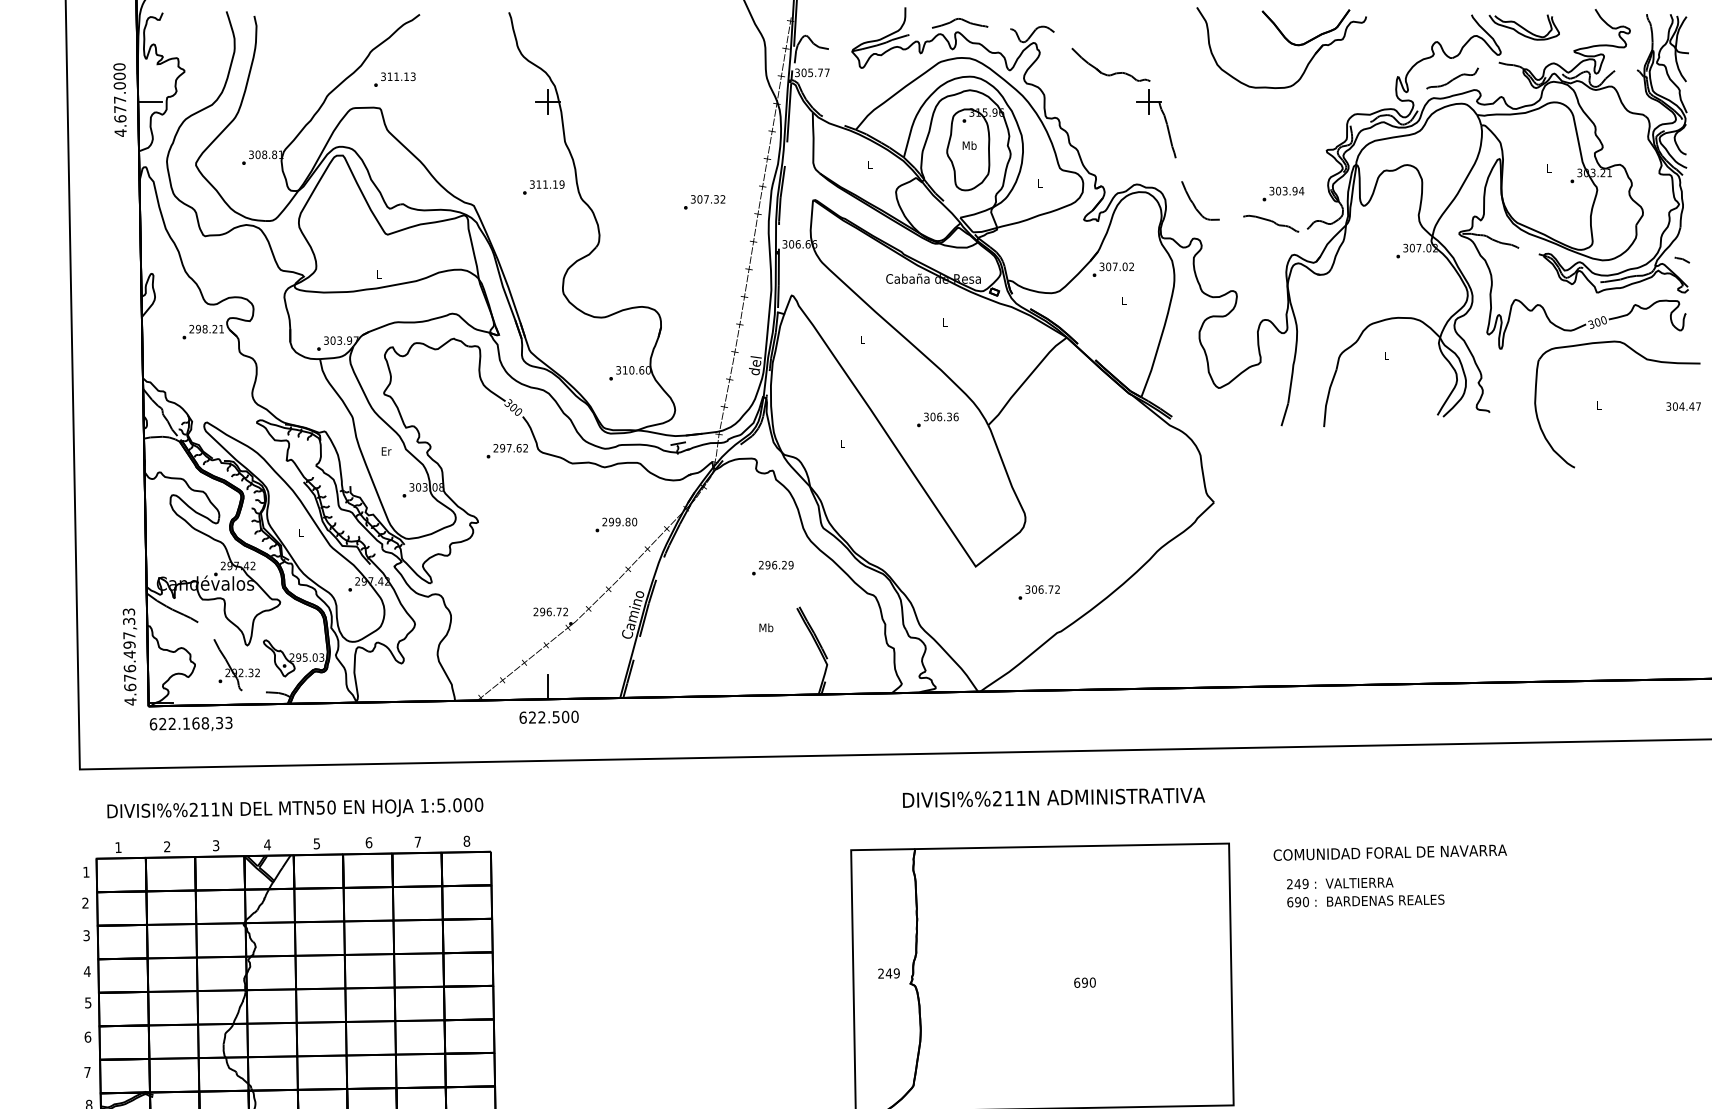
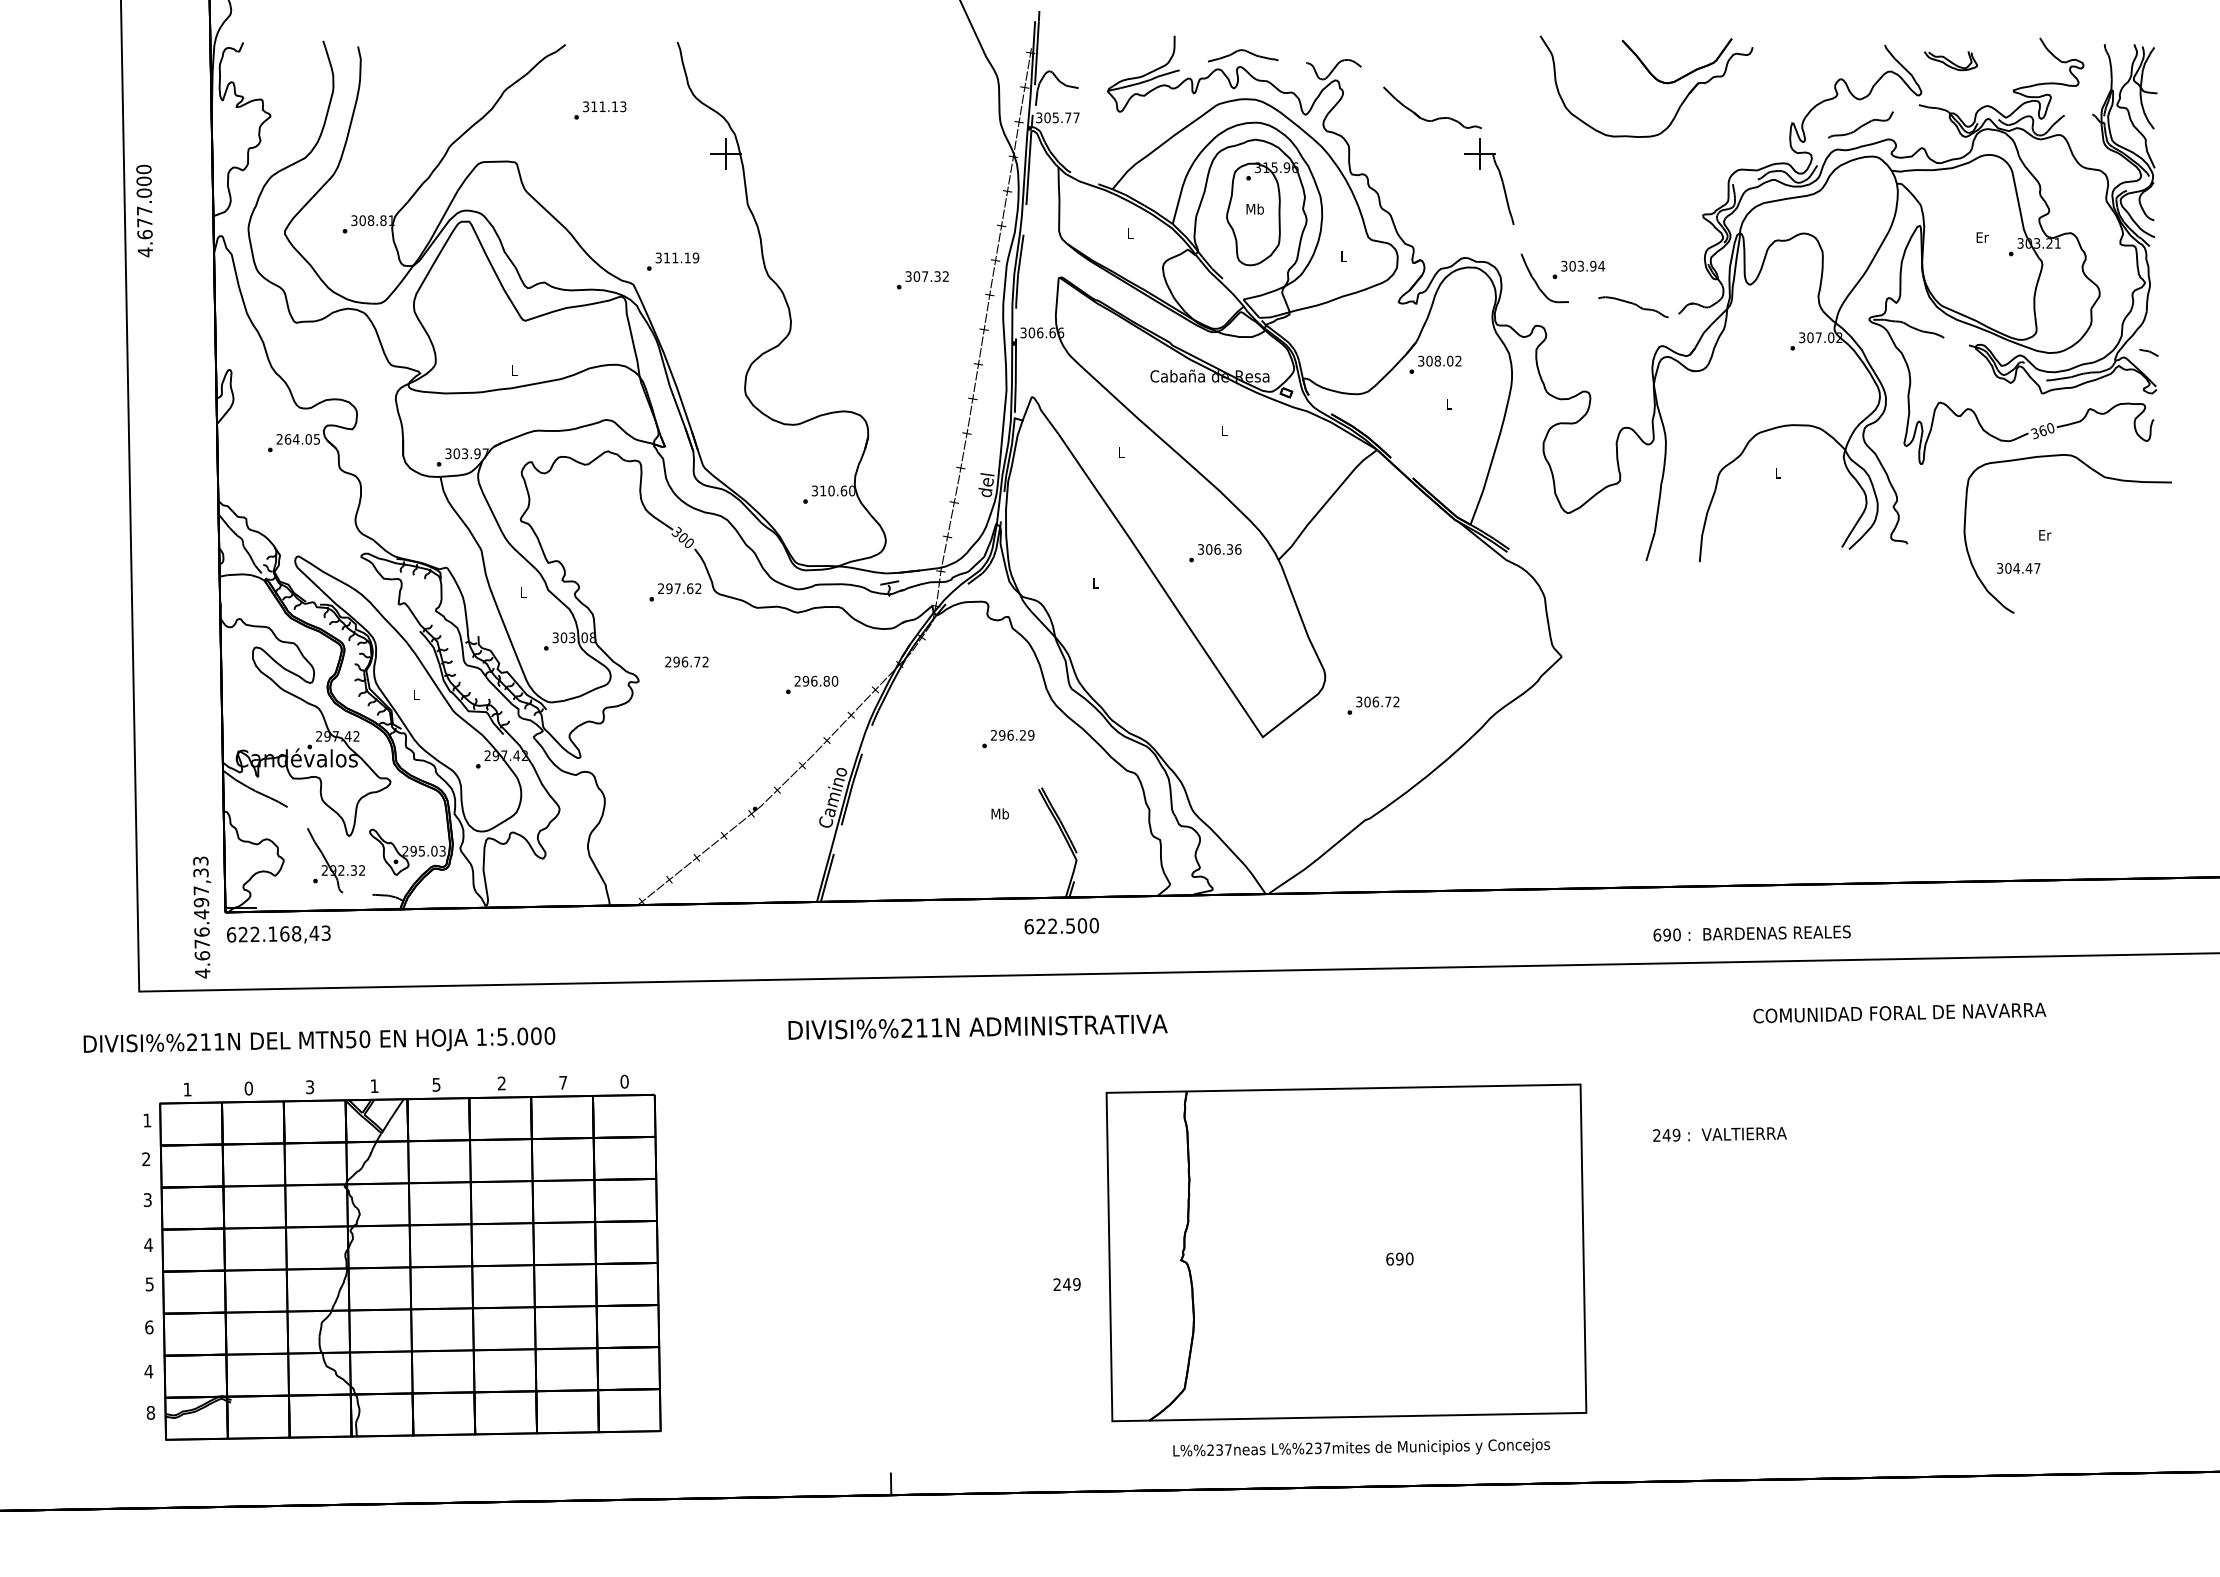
part: (1524, 27) -> (1950, 60), size x0.6
text: (395, 79) -> (600, 110), moved
text: (119, 99) -> (144, 210), moved
line: (150, 101) -> (227, 153), removed
text: (1549, 168) -> (1982, 237), L -> Er
text: (544, 187) -> (673, 261), moved
text: (1283, 193) -> (1578, 269), moved
text: (1114, 266) -> (1437, 360), 307.02 -> 308.02
text: (1597, 322) -> (2042, 430), 300 -> 360
text: (209, 329) -> (301, 439), 298.21 -> 264.05
text: (1599, 405) -> (2045, 535), L -> Er
text: (1683, 406) -> (2018, 568), moved
text: (387, 451) -> (524, 592), Er -> L
text: (618, 521) -> (814, 680), 299.80 -> 296.80
text: (1039, 592) -> (1373, 705), moved
text: (550, 611) -> (686, 661), moved
text: (130, 656) -> (202, 917), moved
line: (547, 687) -> (725, 888), removed
text: (548, 716) -> (1061, 925), moved
text: (219, 723) -> (314, 933), 622.168,33 -> 622.168,43
text: (1053, 797) -> (977, 1026), moved
text: (295, 807) -> (319, 1039), moved
text: (466, 841) -> (624, 1081), 8 -> 0
text: (368, 842) -> (501, 1083), 6 -> 2
text: (267, 844) -> (374, 1085), 4 -> 1
text: (167, 846) -> (248, 1088), 2 -> 0
text: (1390, 852) -> (1899, 1012), moved
text: (1365, 900) -> (1751, 933), moved
text: (888, 973) -> (1066, 1284), moved
text: (87, 1072) -> (148, 1371), 7 -> 4

